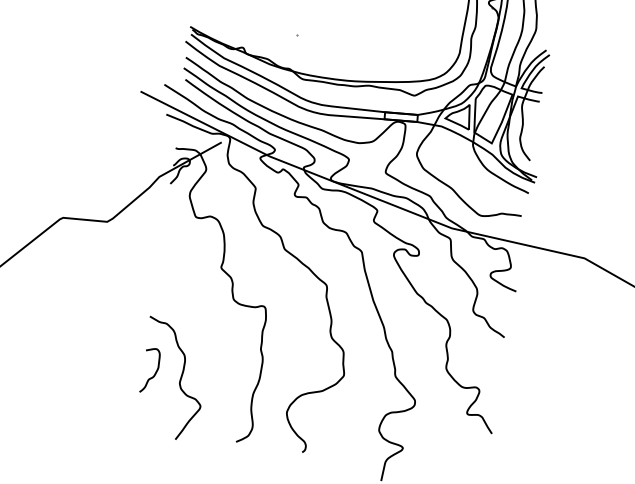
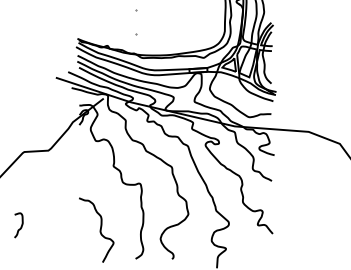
curve: (153, 373) -> (20, 226), moved

